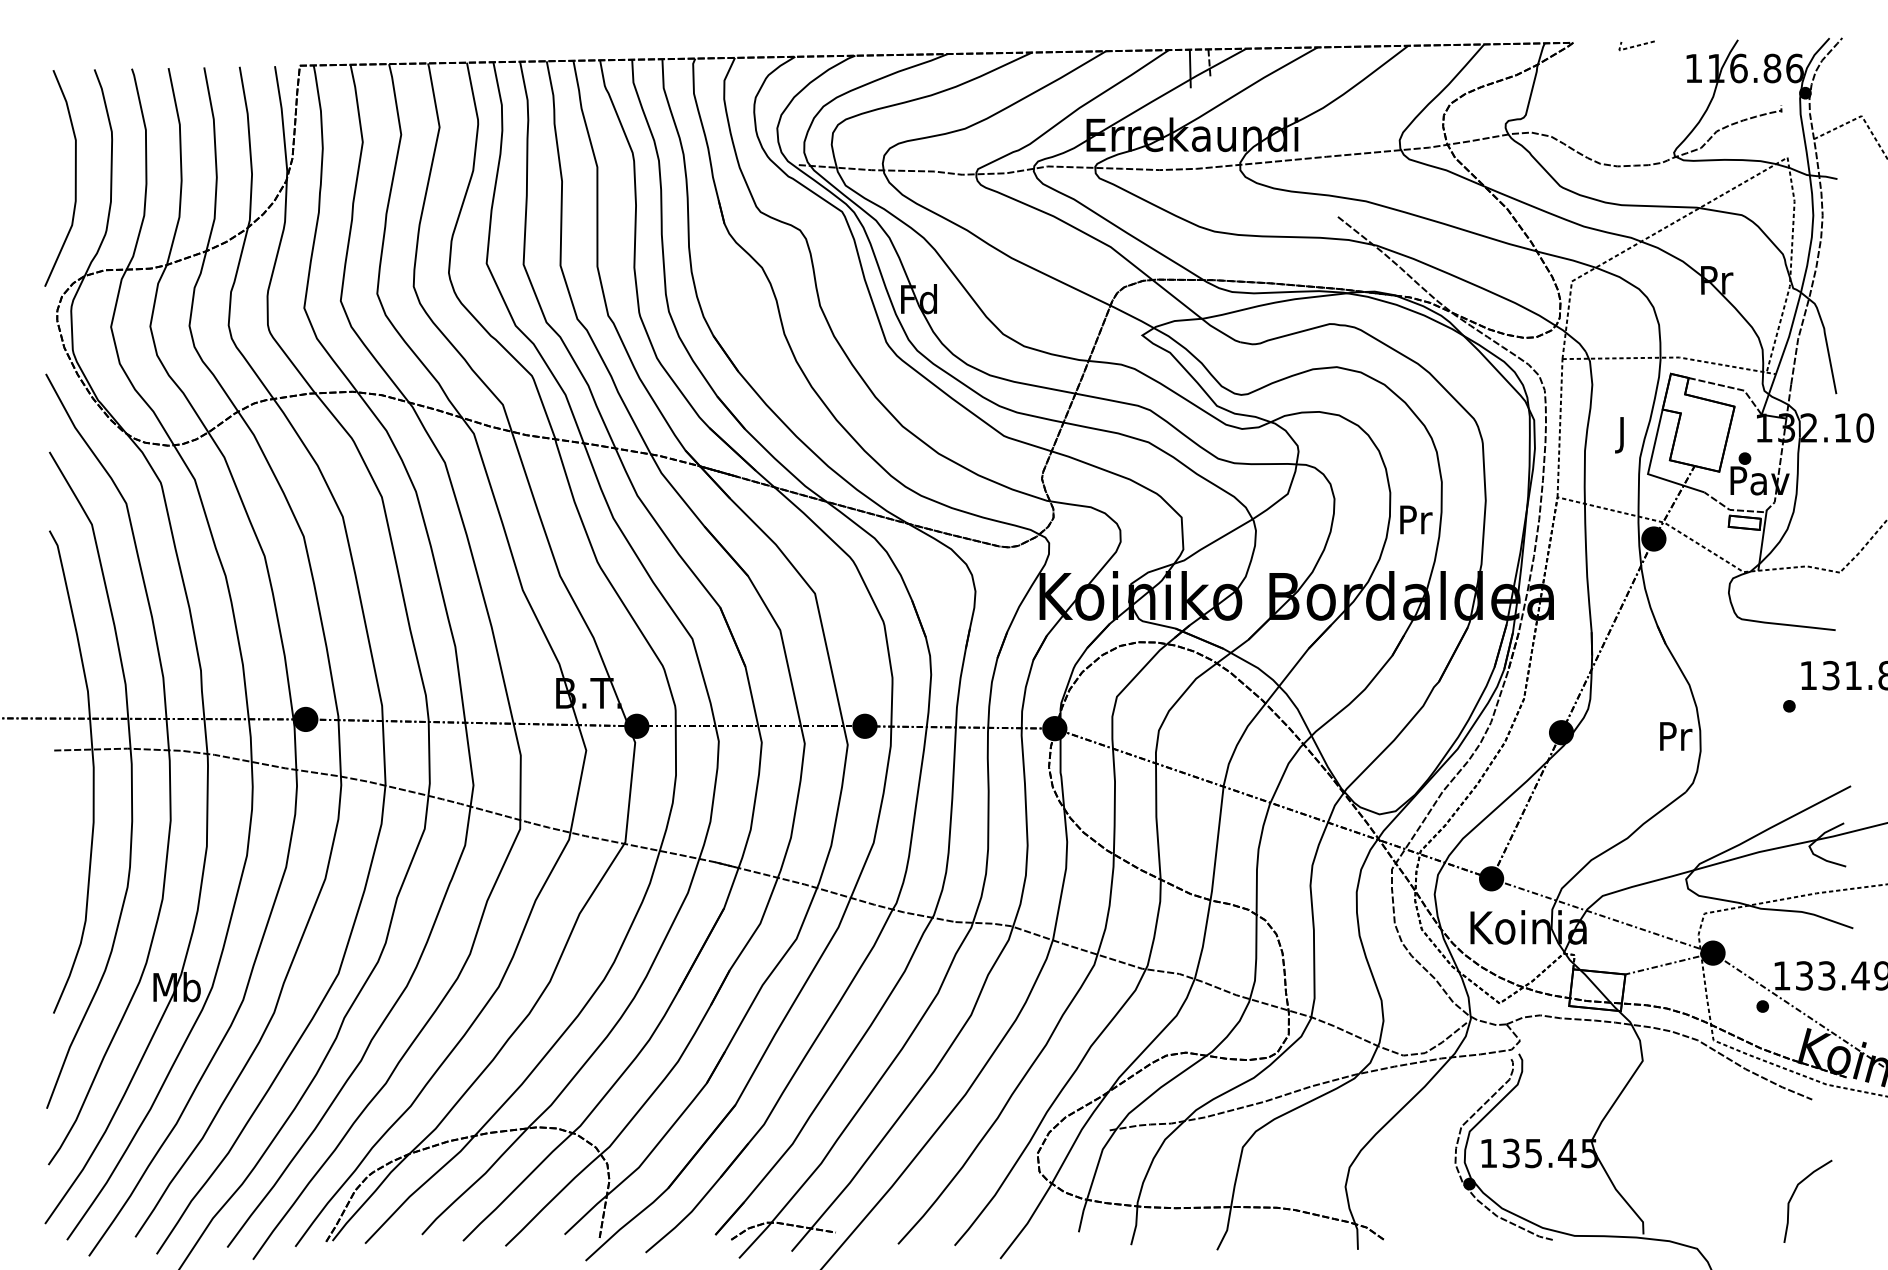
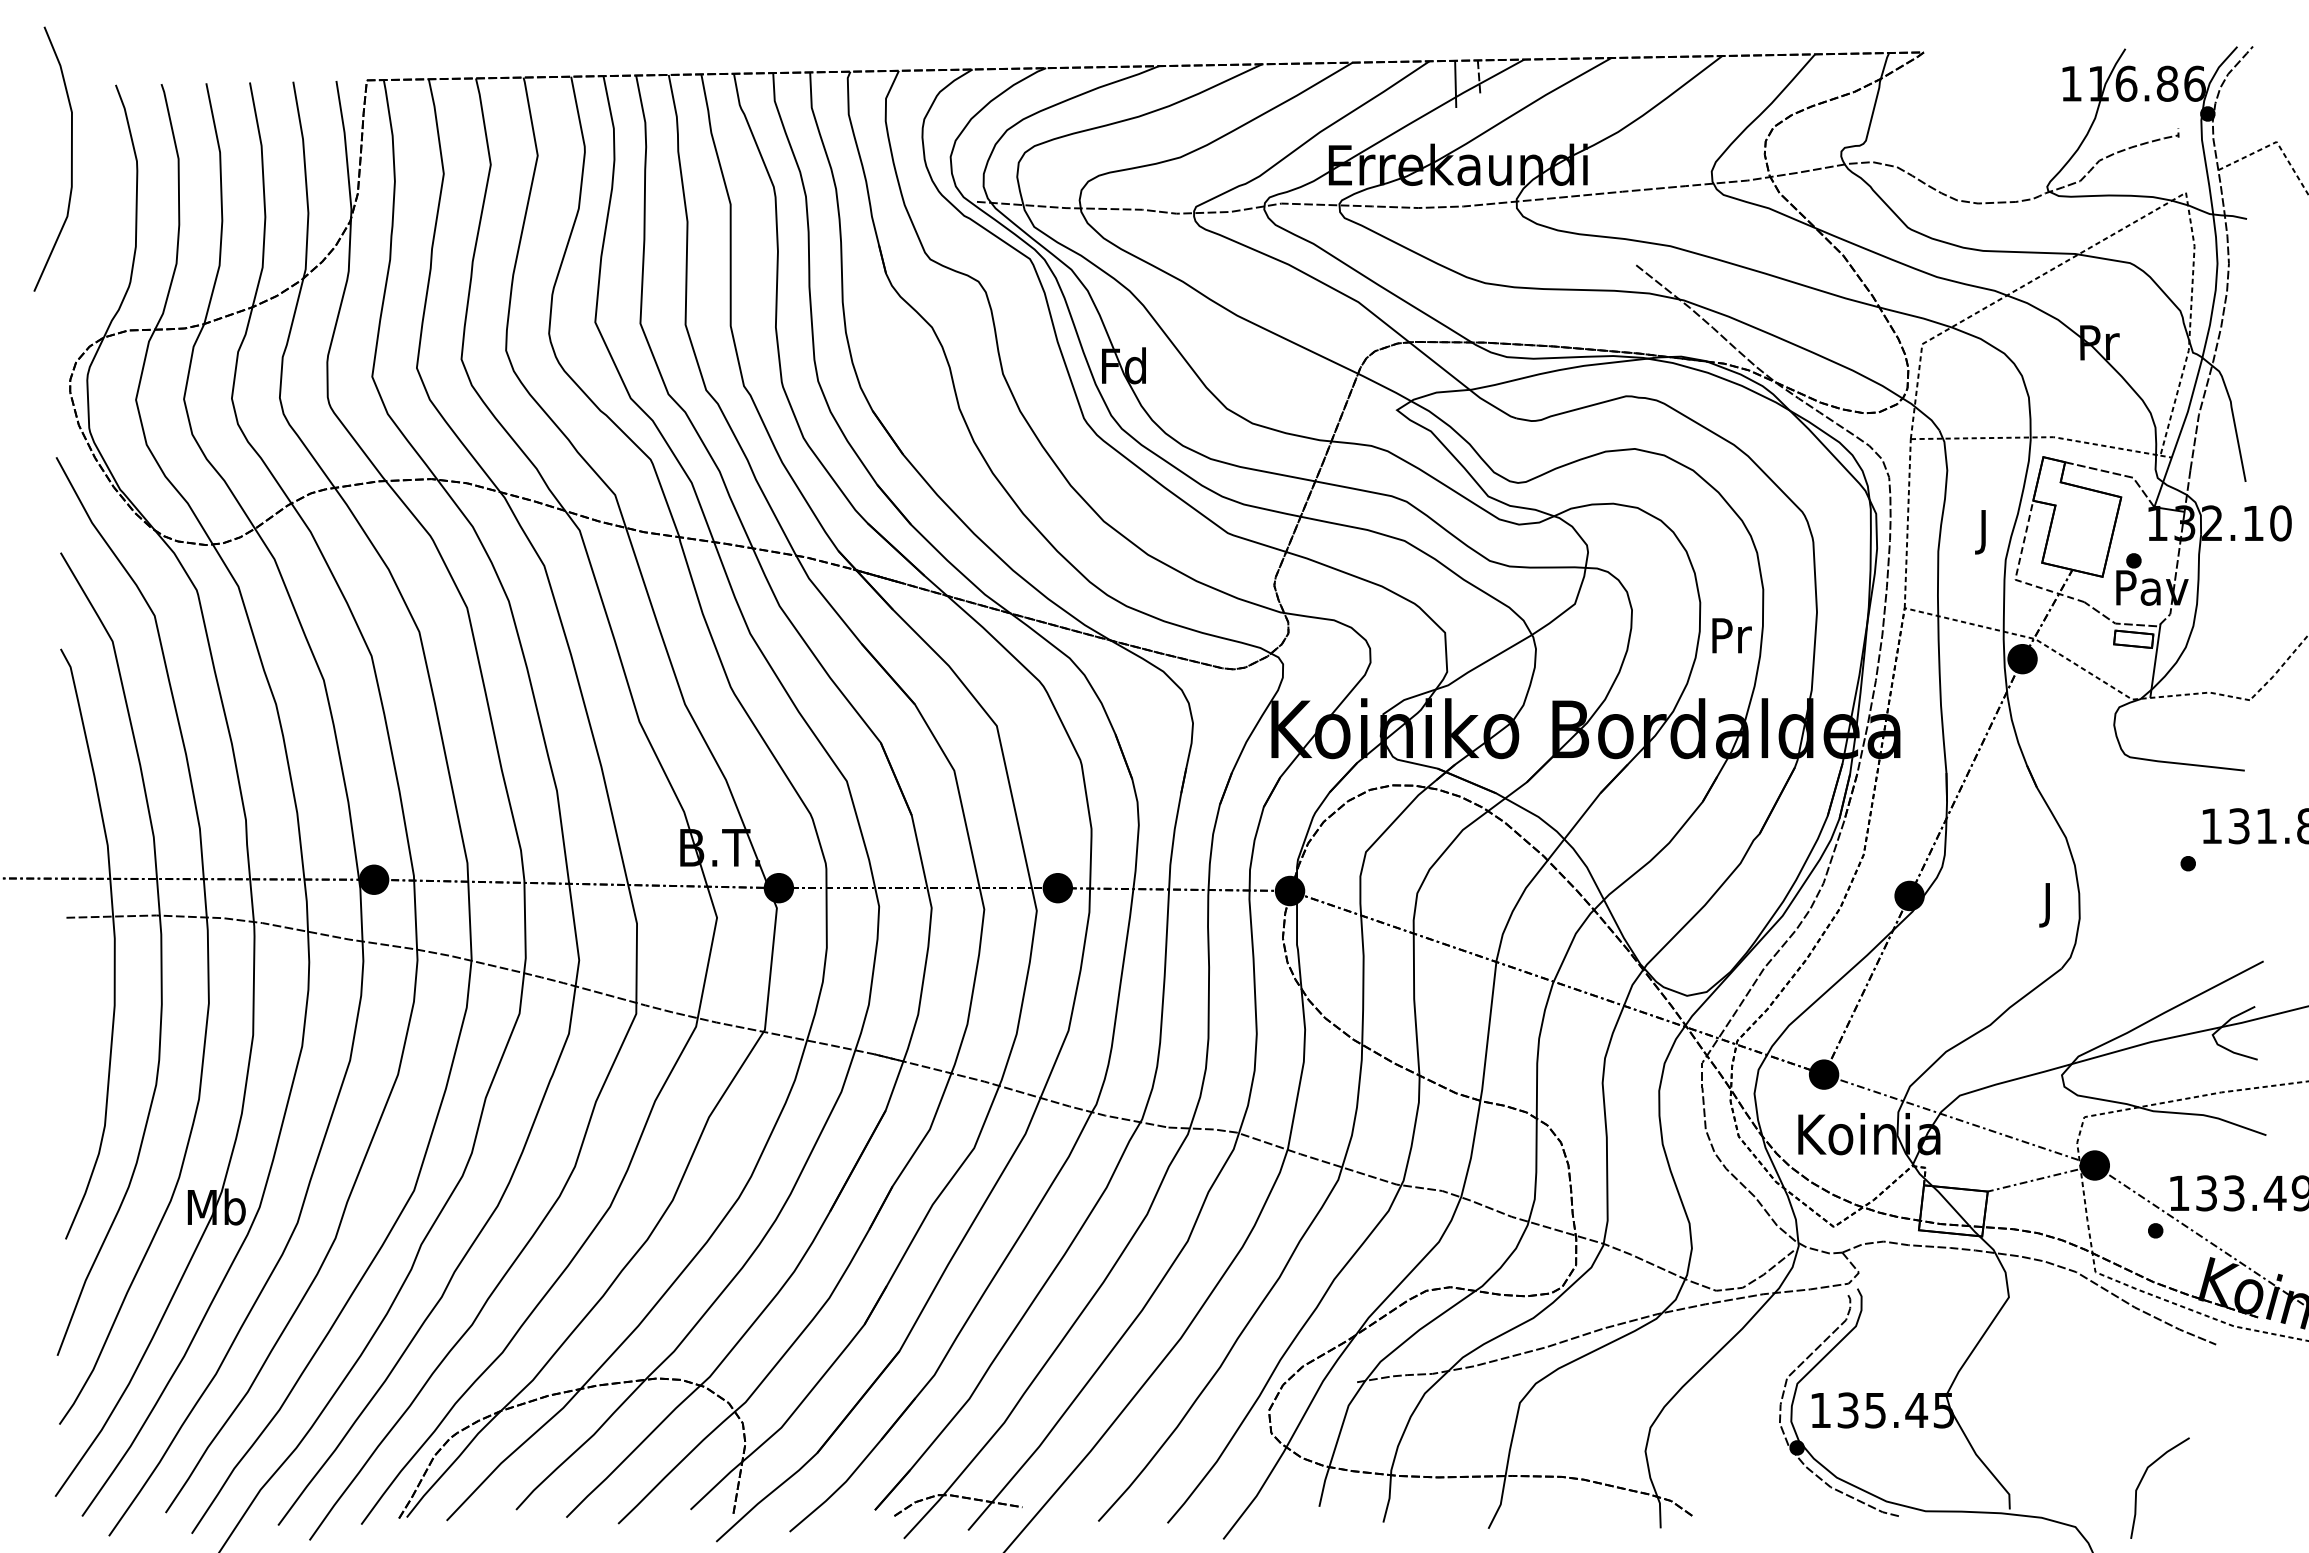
line: (1636, 45) -> (2001, 55), removed
curve: (75, 177) -> (71, 158), moved
line: (1648, 470) -> (2016, 575), solid -> dashed
text: (1675, 740) -> (2049, 905), Pr -> J
curve: (1794, 1193) -> (2143, 1478), moved

